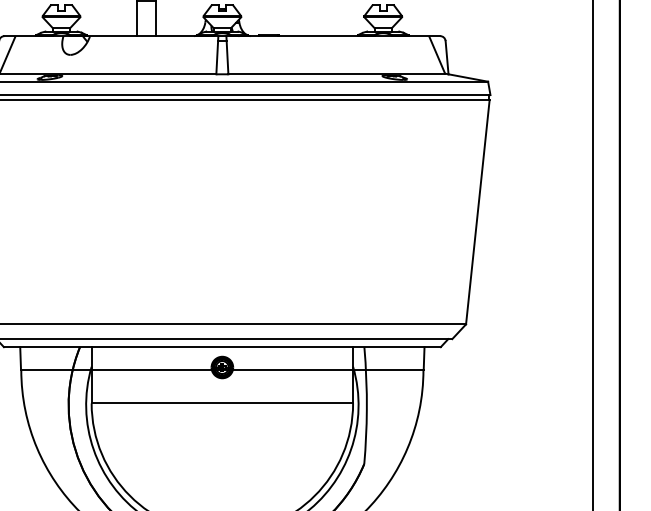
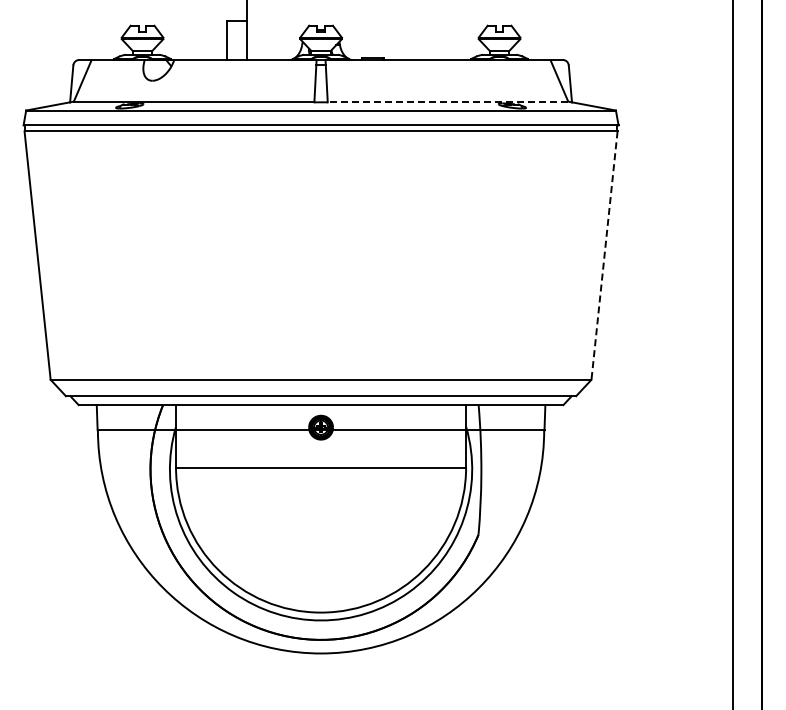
line: (336, 73) -> (447, 101), solid -> dashed
line: (477, 212) -> (604, 255), solid -> dashed

